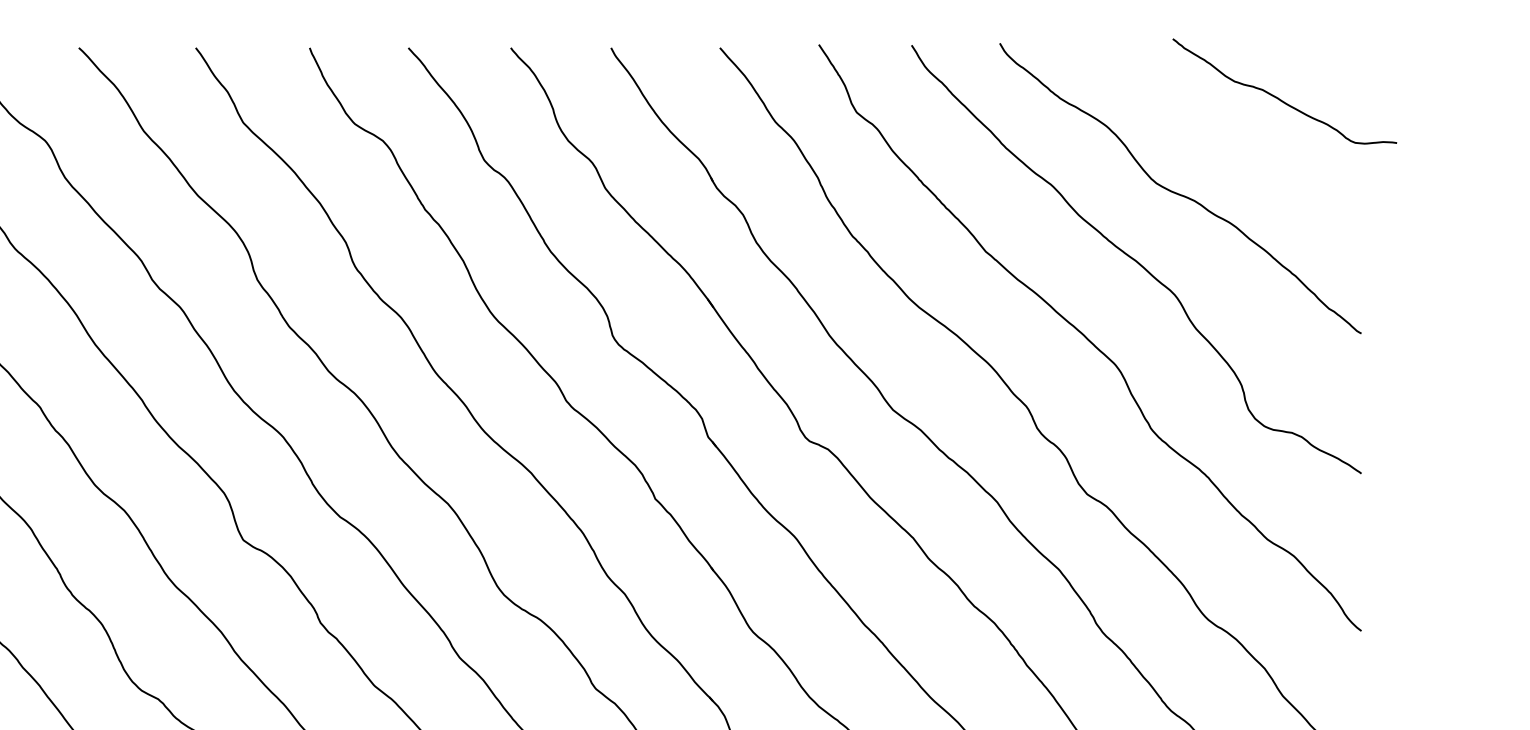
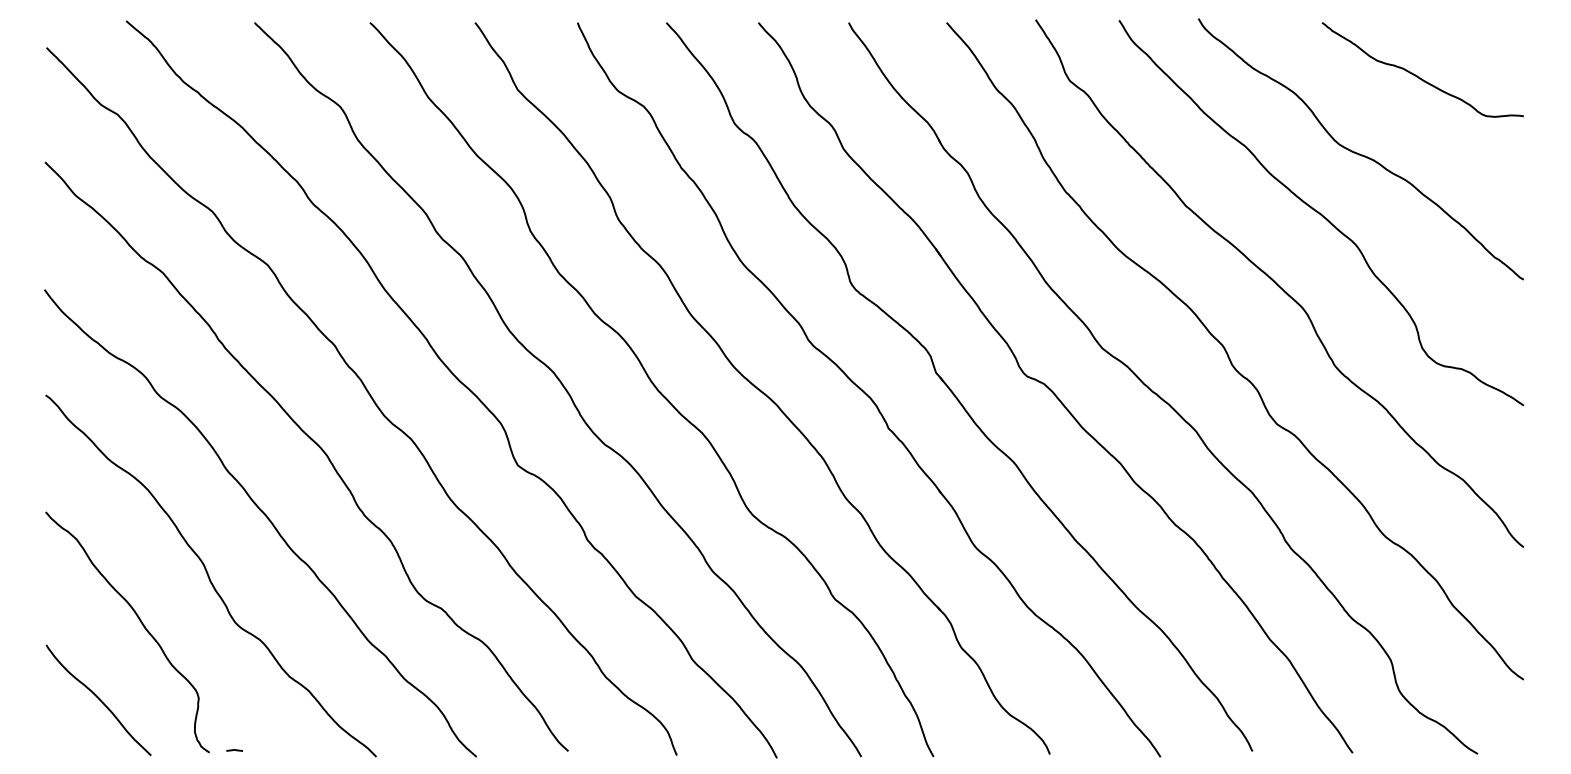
curve: (1278, 97) -> (1417, 75), moved

